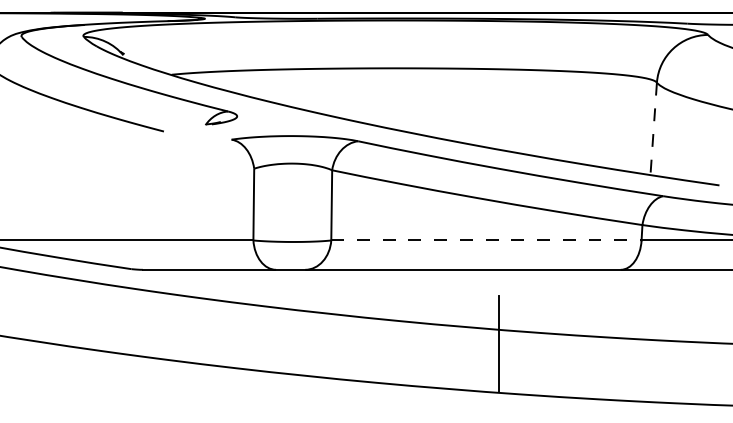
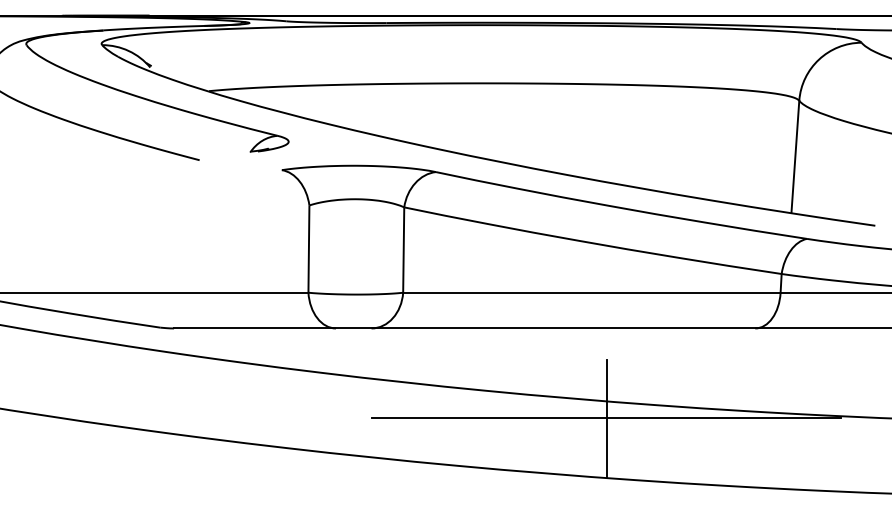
line: (653, 128) -> (795, 156), dashed -> solid
line: (486, 240) -> (591, 292), dashed -> solid
line: (498, 343) -> (606, 418), added

